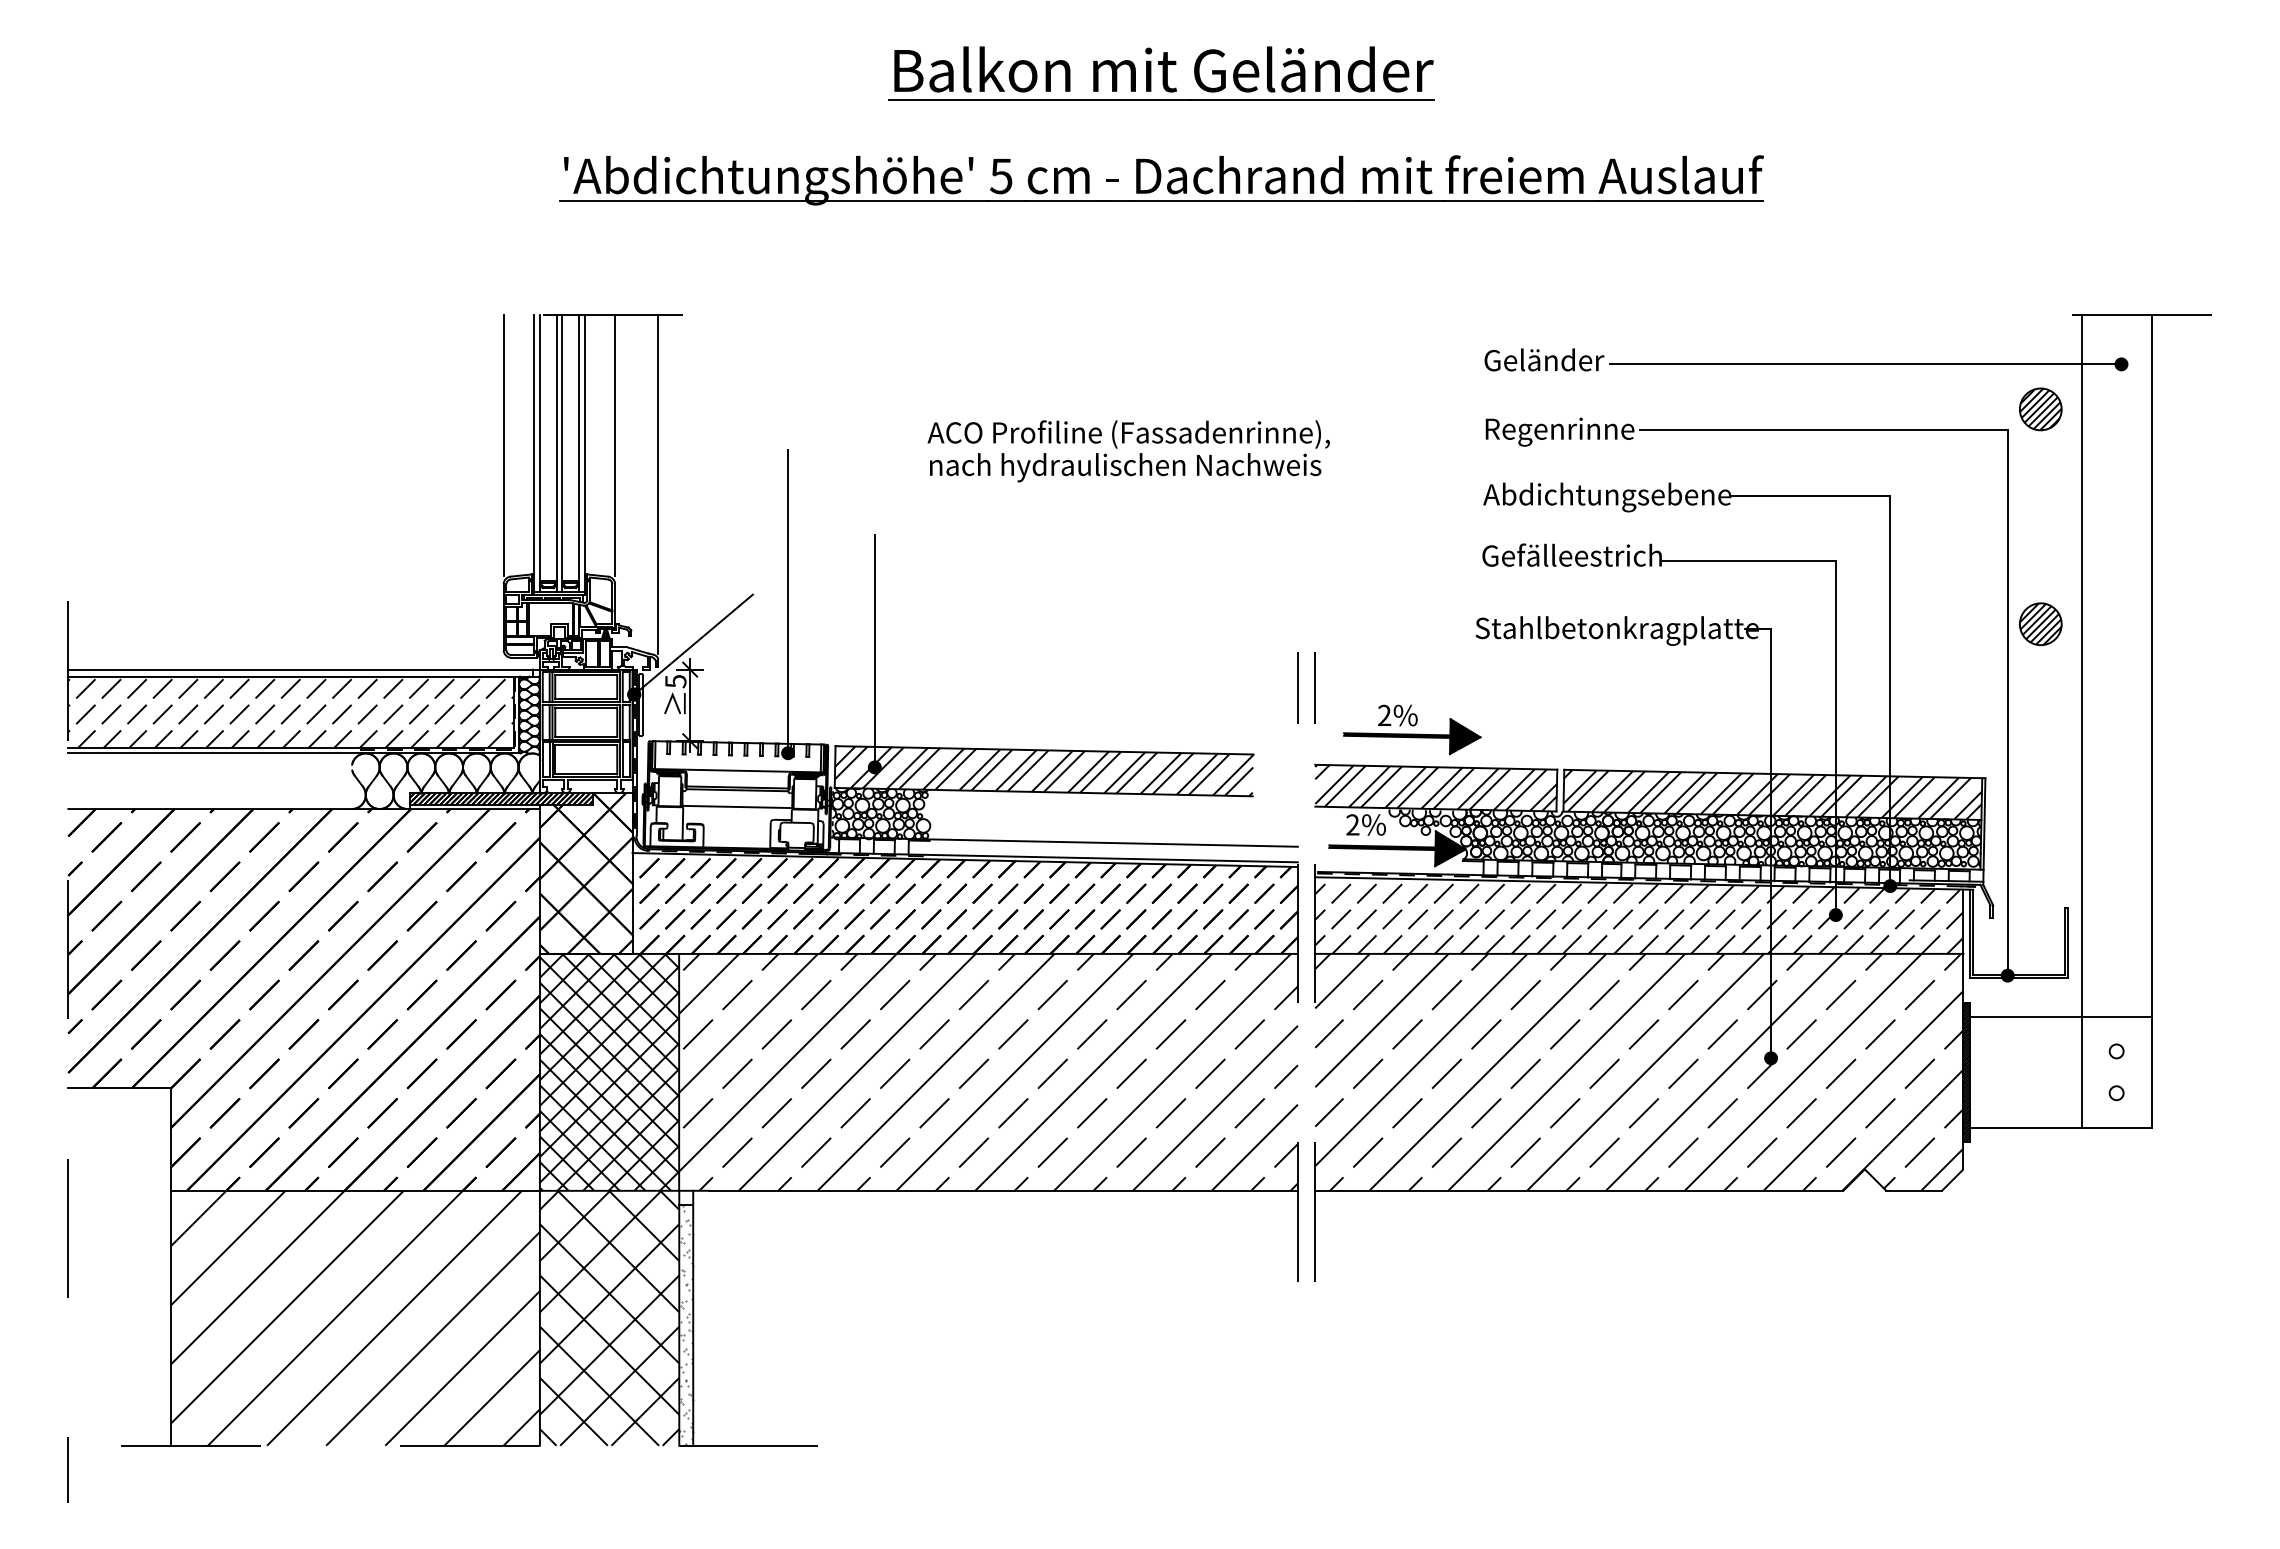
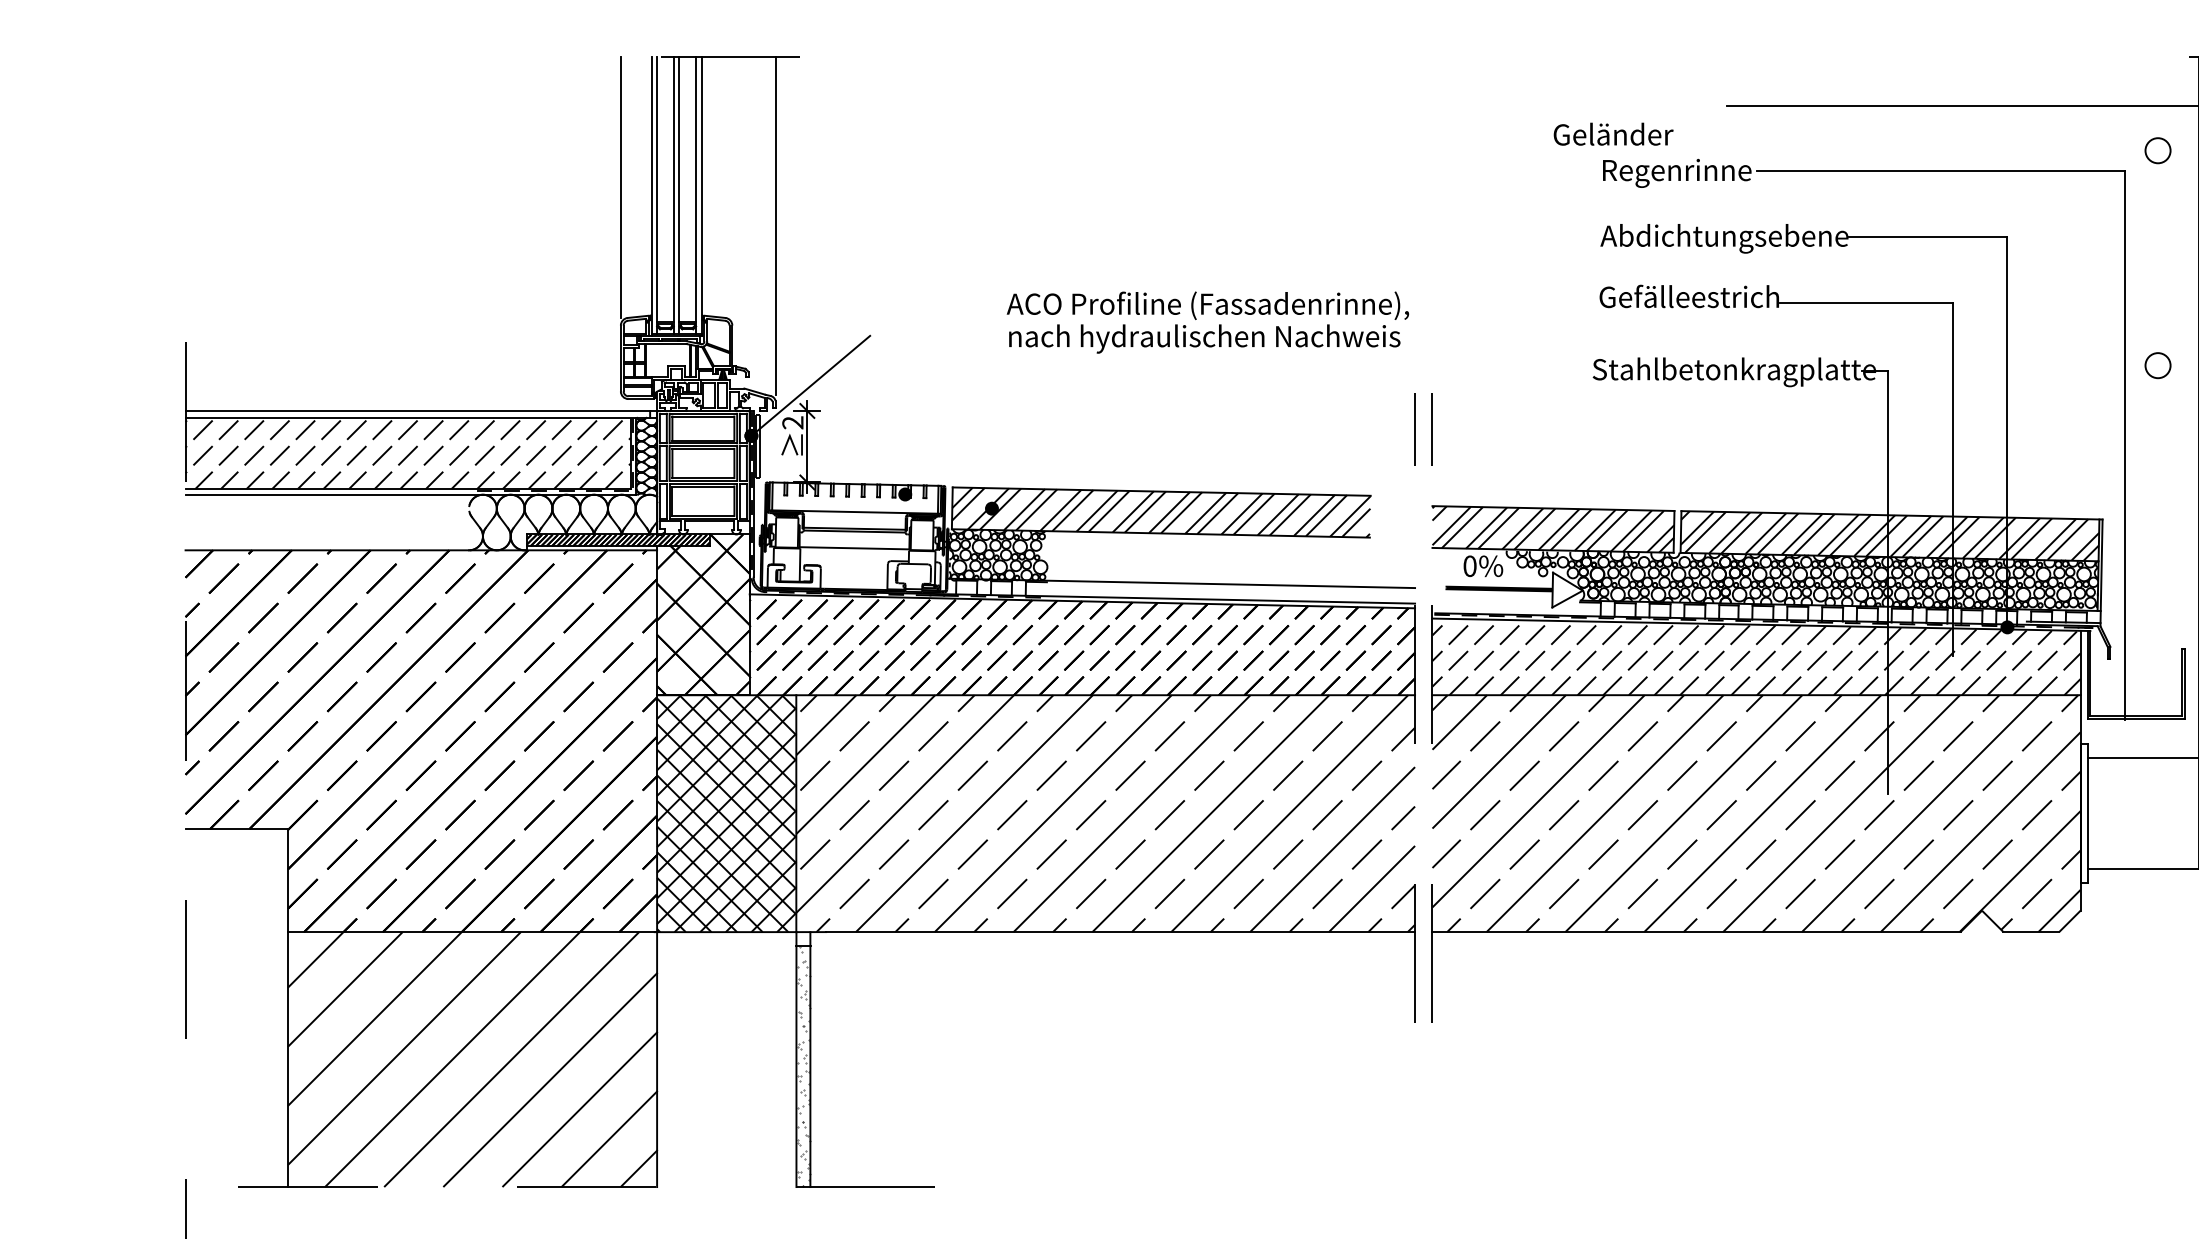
text: (1544, 359) -> (1613, 133), moved
part: (2040, 409) -> (2157, 150), size x0.6
line: (615, 445) -> (732, 186), removed
text: (1128, 451) -> (1207, 322), moved
line: (787, 600) -> (904, 341), removed
part: (2040, 624) -> (2157, 365), size x0.6
line: (875, 647) -> (992, 388), removed
text: (675, 681) -> (792, 422), 5 -> 2
part: (1412, 729) -> (1529, 470), removed
text: (1352, 824) -> (1469, 565), 2% -> 0%
fill: (1450, 848) -> (1567, 589), removed
fill: (1835, 915) -> (1952, 656), removed
fill: (2007, 975) -> (2124, 716), removed
fill: (1771, 1058) -> (1888, 799), removed
hatch: (1966, 1072) -> (2083, 813), removed
hatch: (609, 1317) -> (726, 1058), removed

